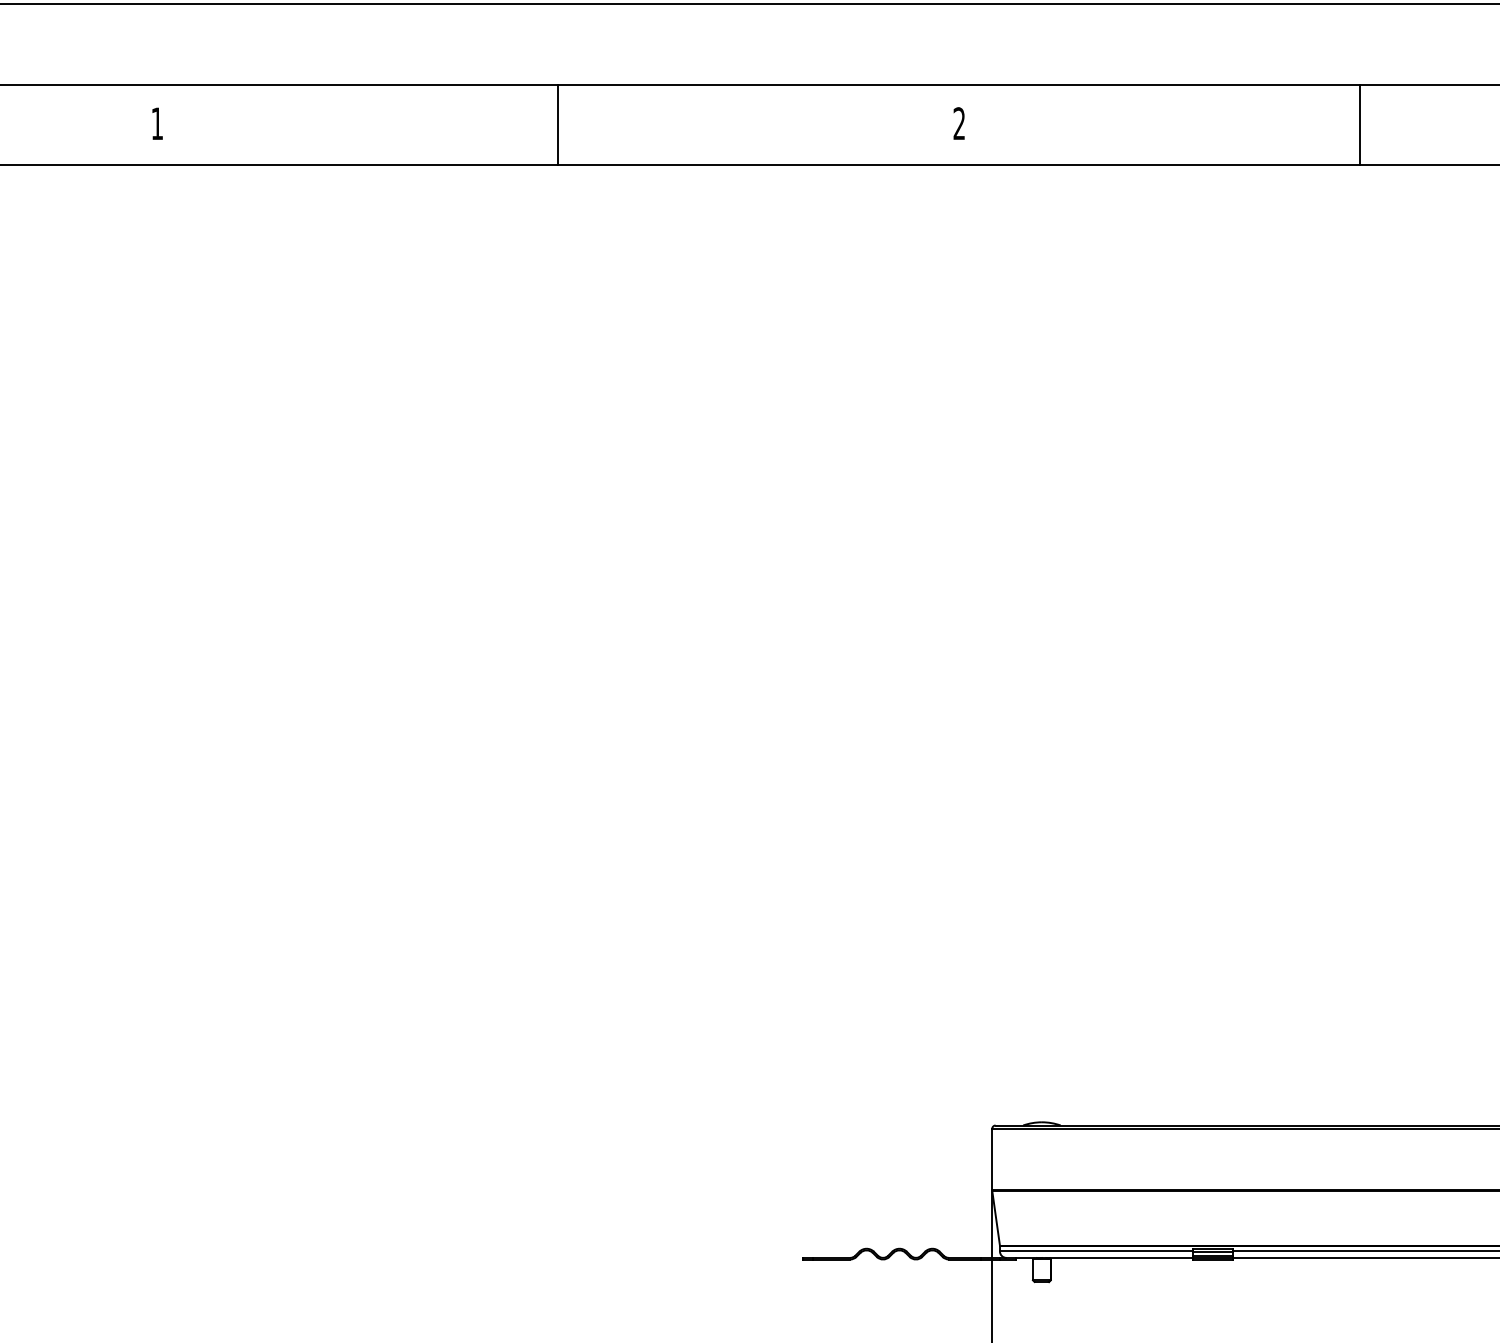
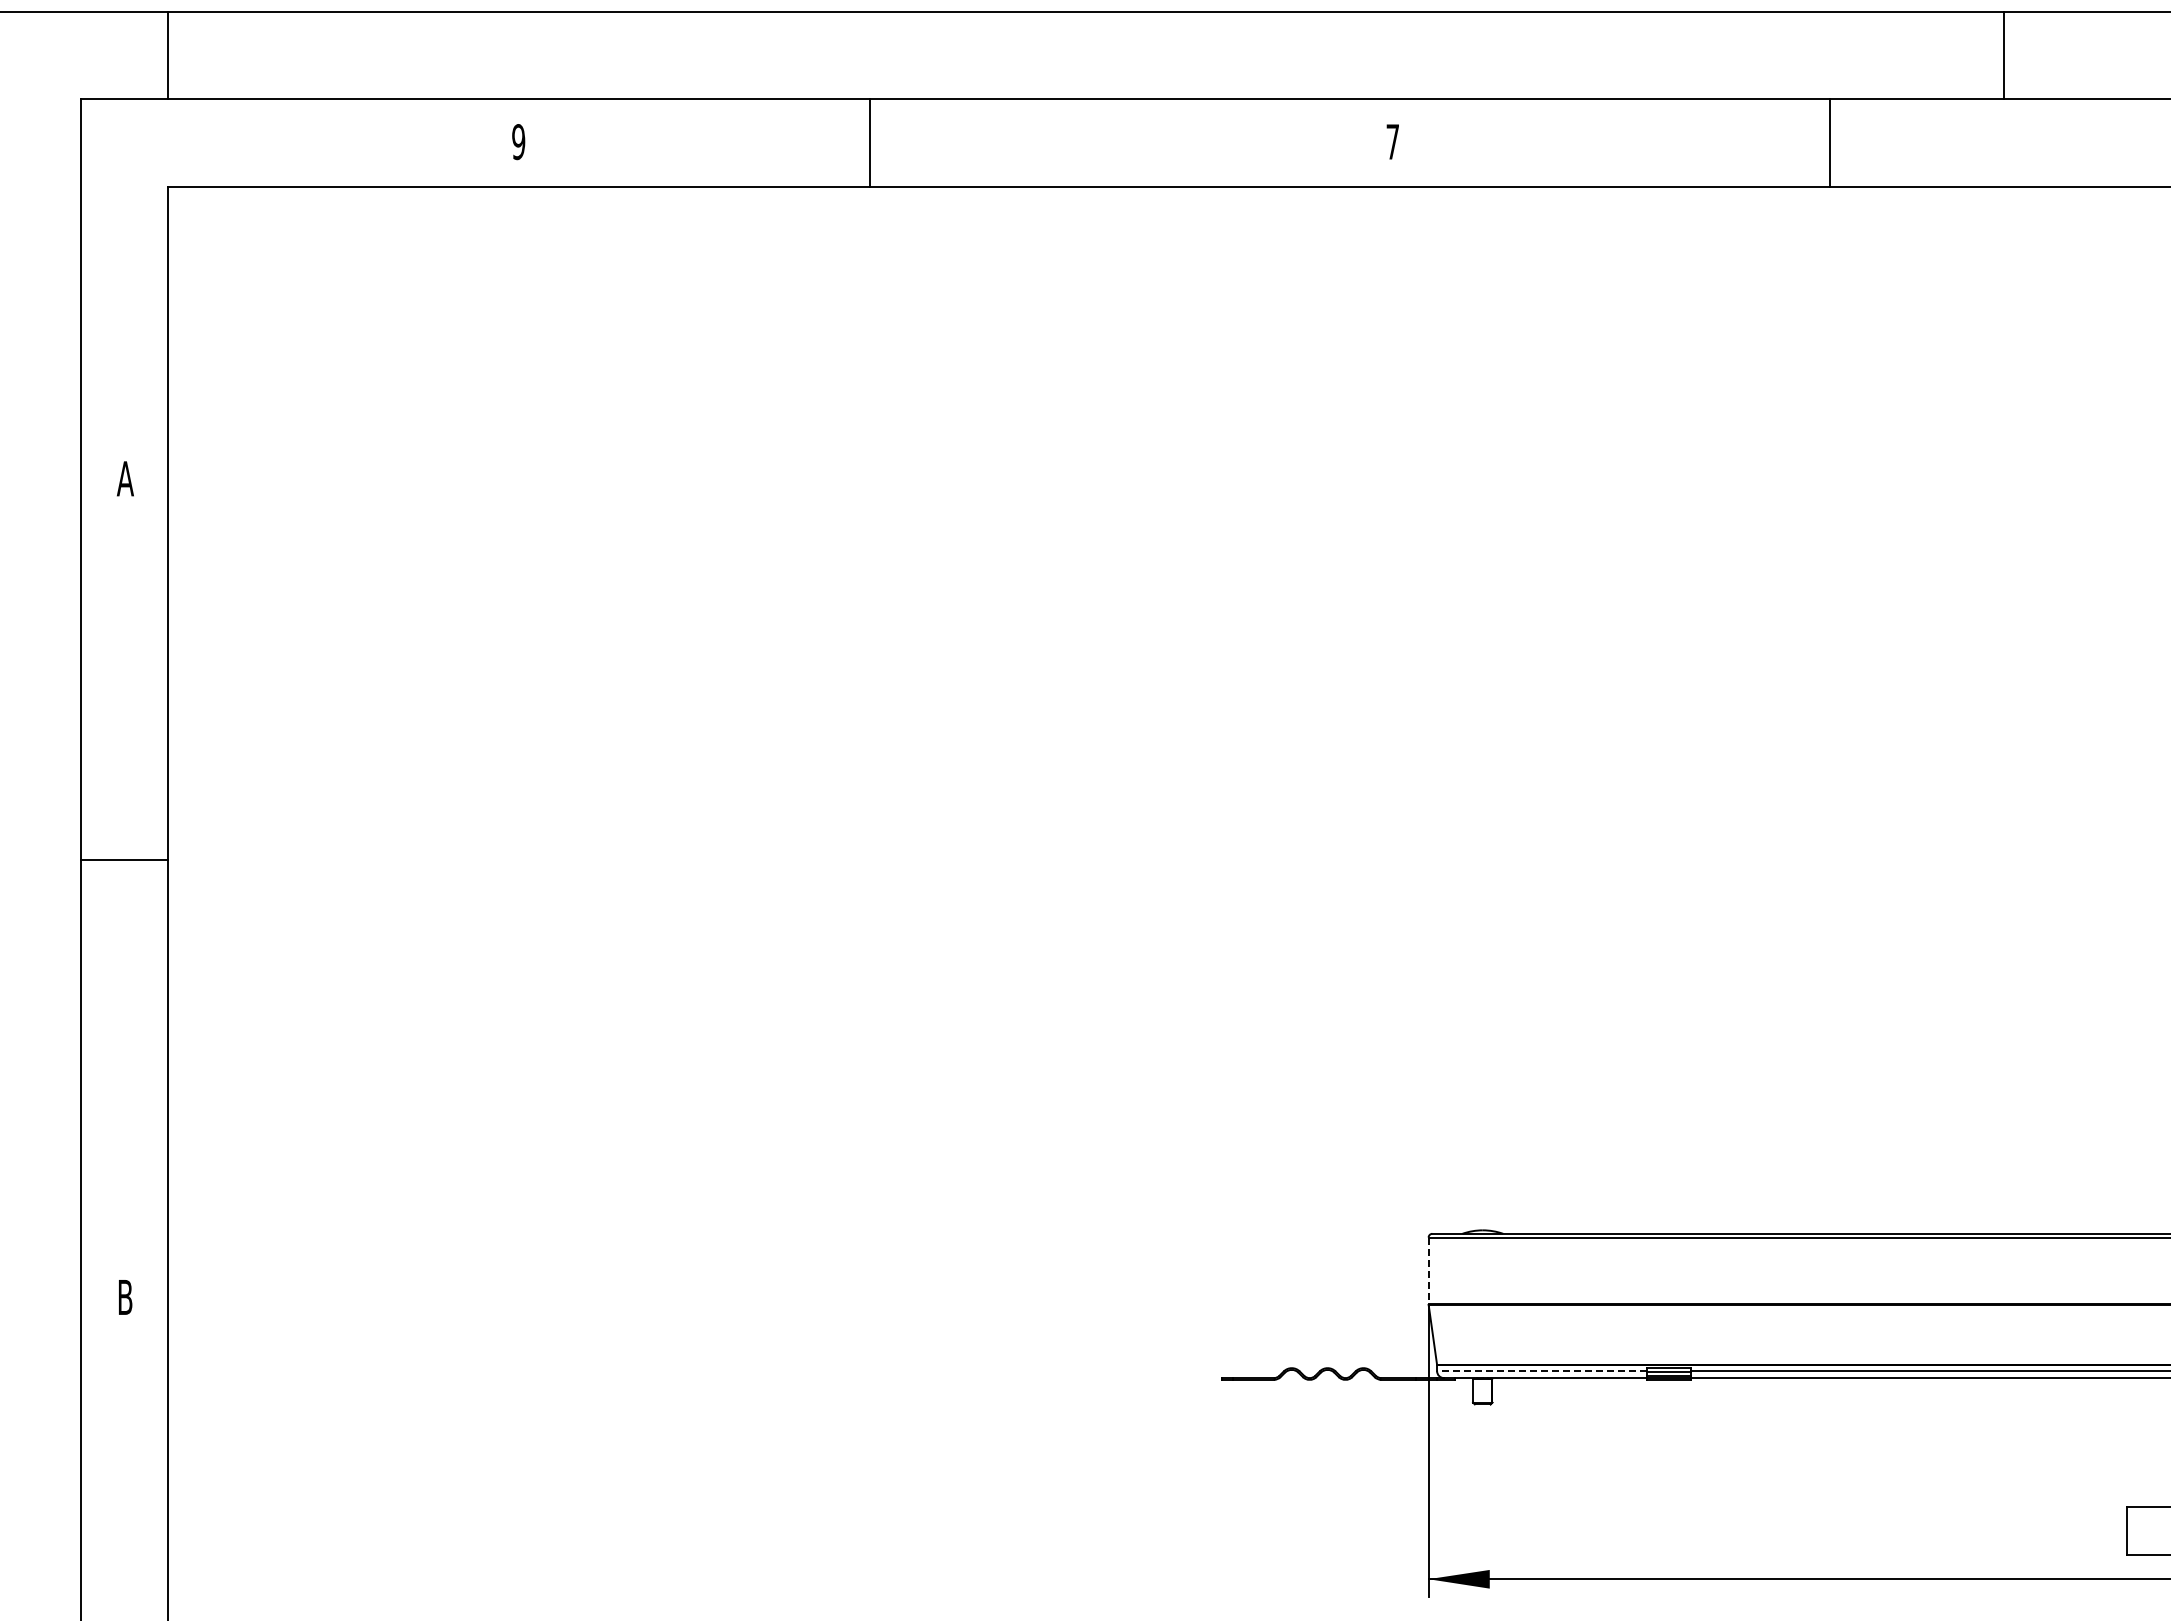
text: (959, 123) -> (1392, 141), 2 -> 7
text: (157, 124) -> (518, 142), 1 -> 9
line: (558, 124) -> (870, 142), moved
line: (992, 1160) -> (1428, 1271), solid -> dashed
line: (1095, 1251) -> (1541, 1371), solid -> dashed

